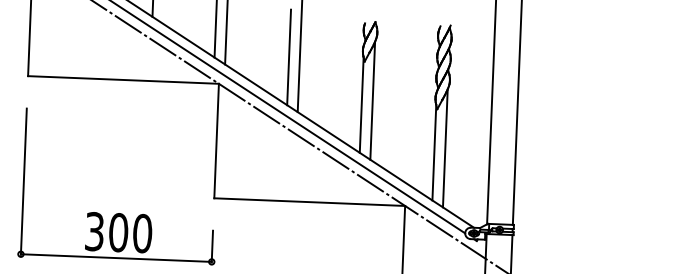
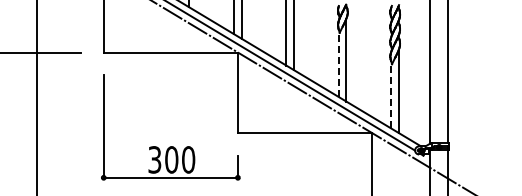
line: (361, 105) -> (338, 63), solid -> dashed
line: (434, 152) -> (391, 94), solid -> dashed

